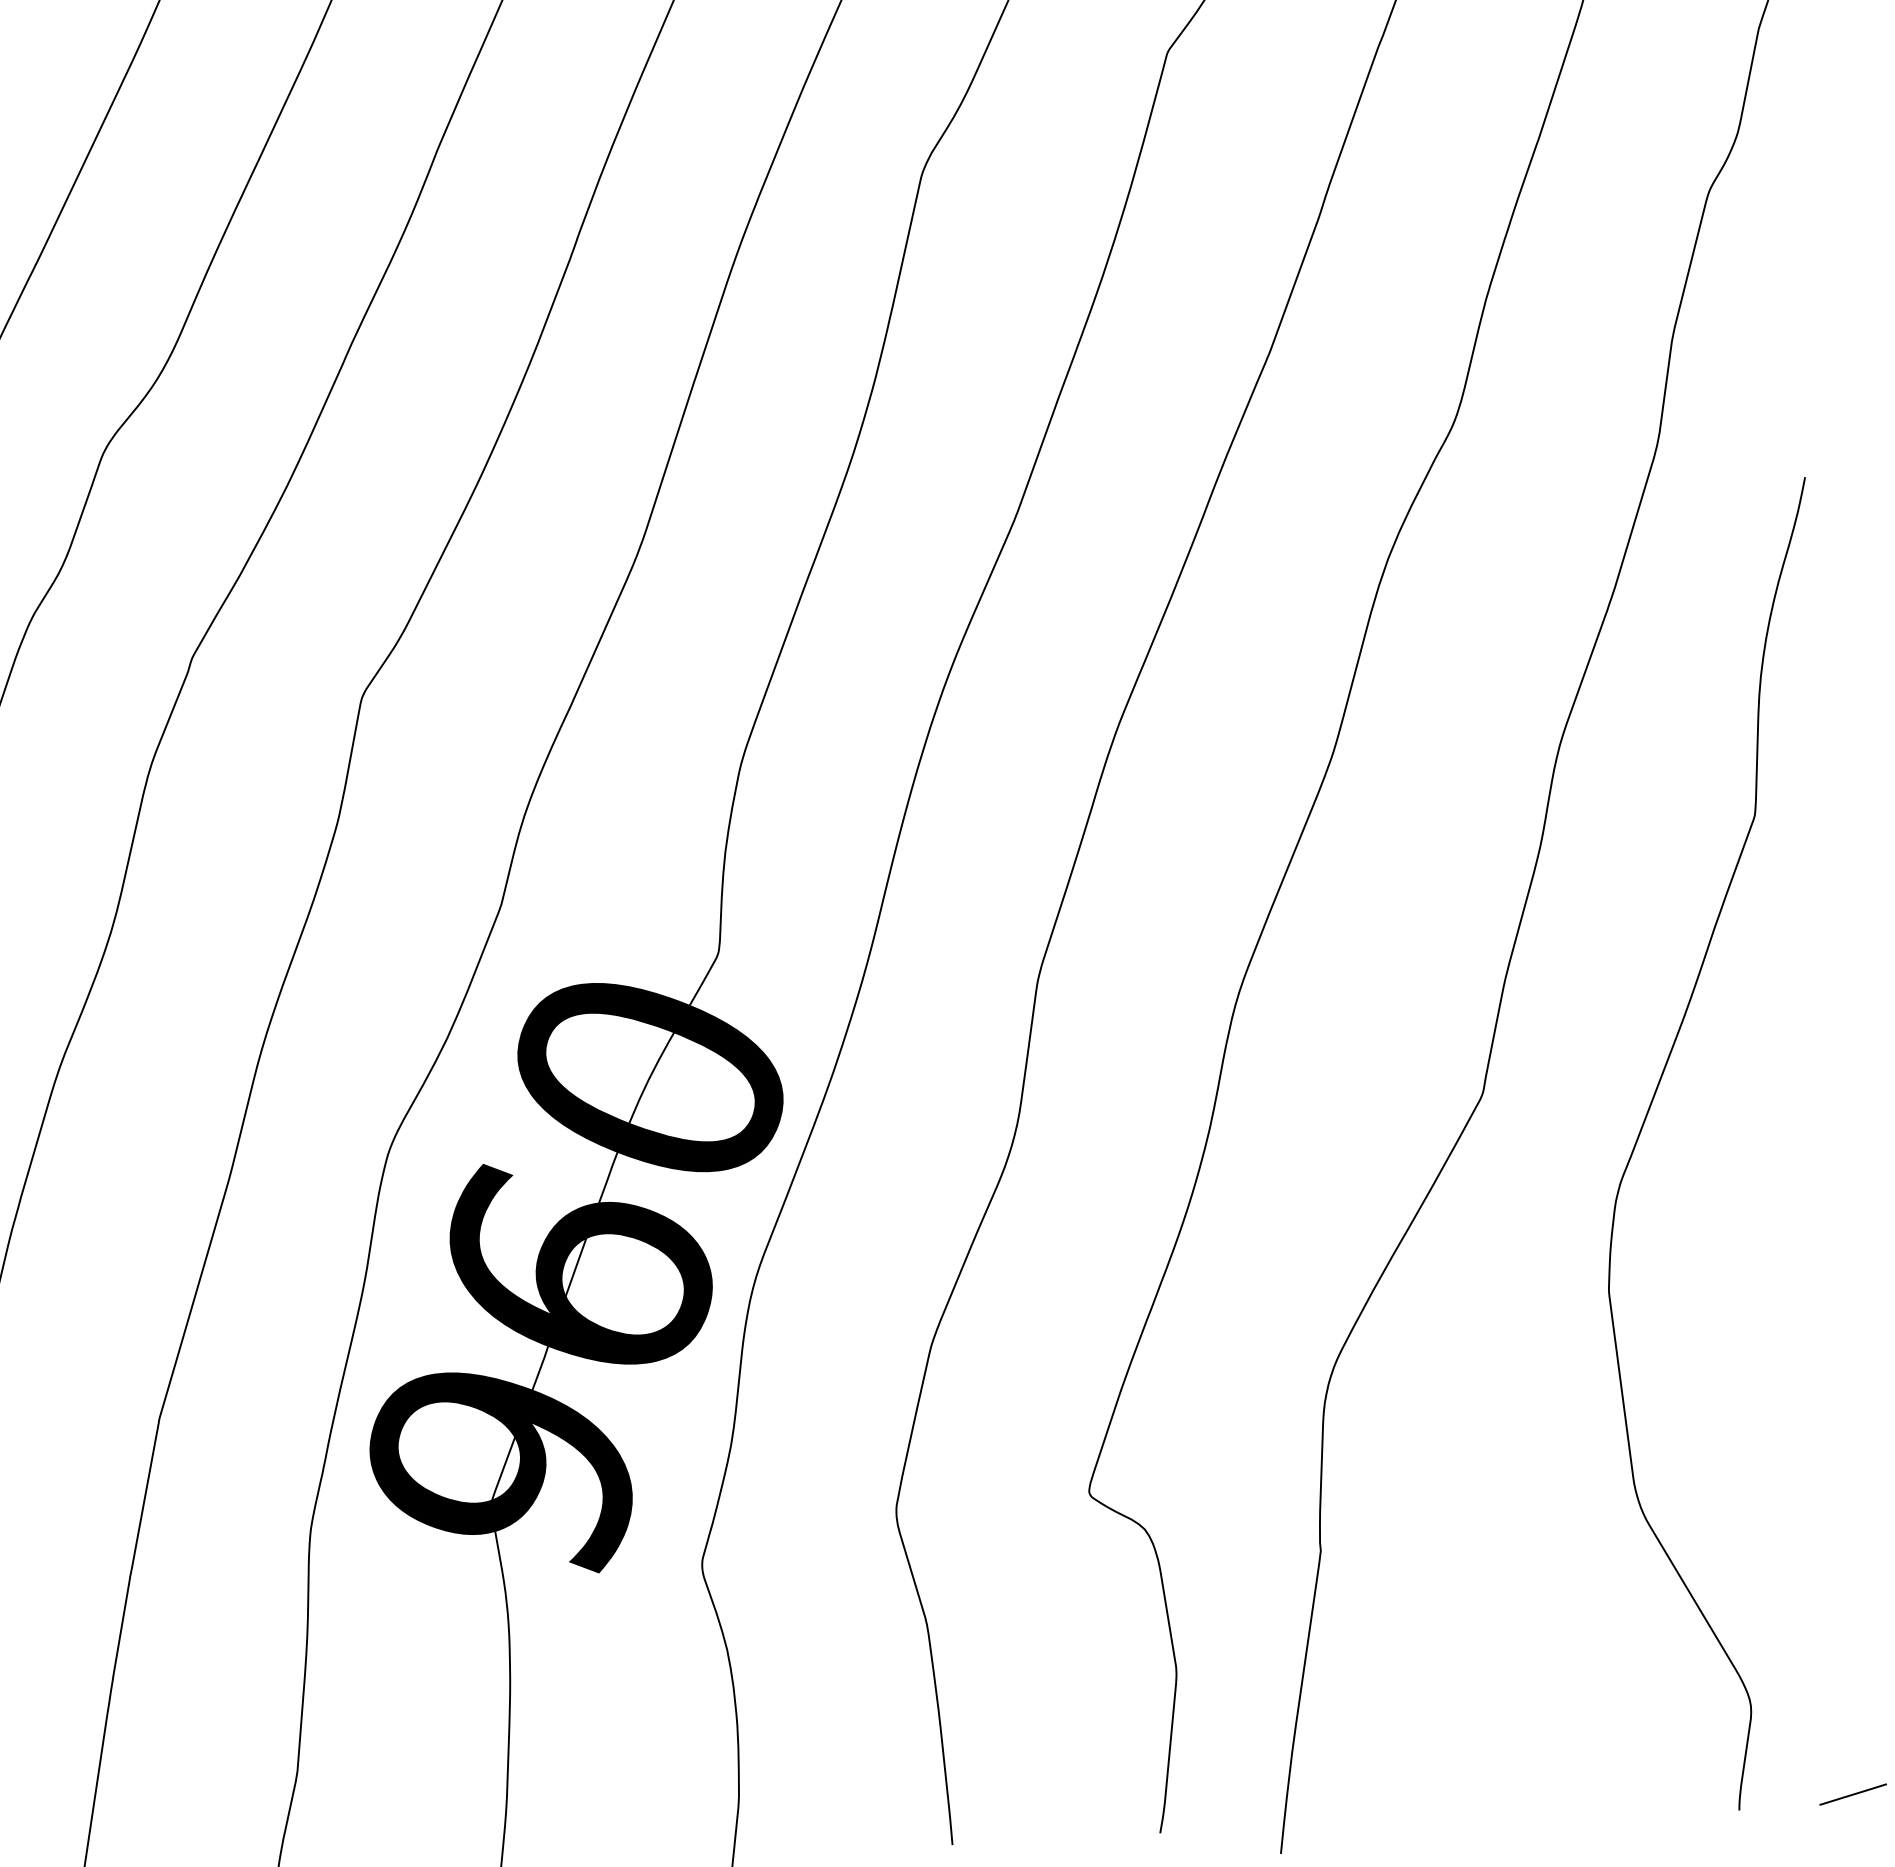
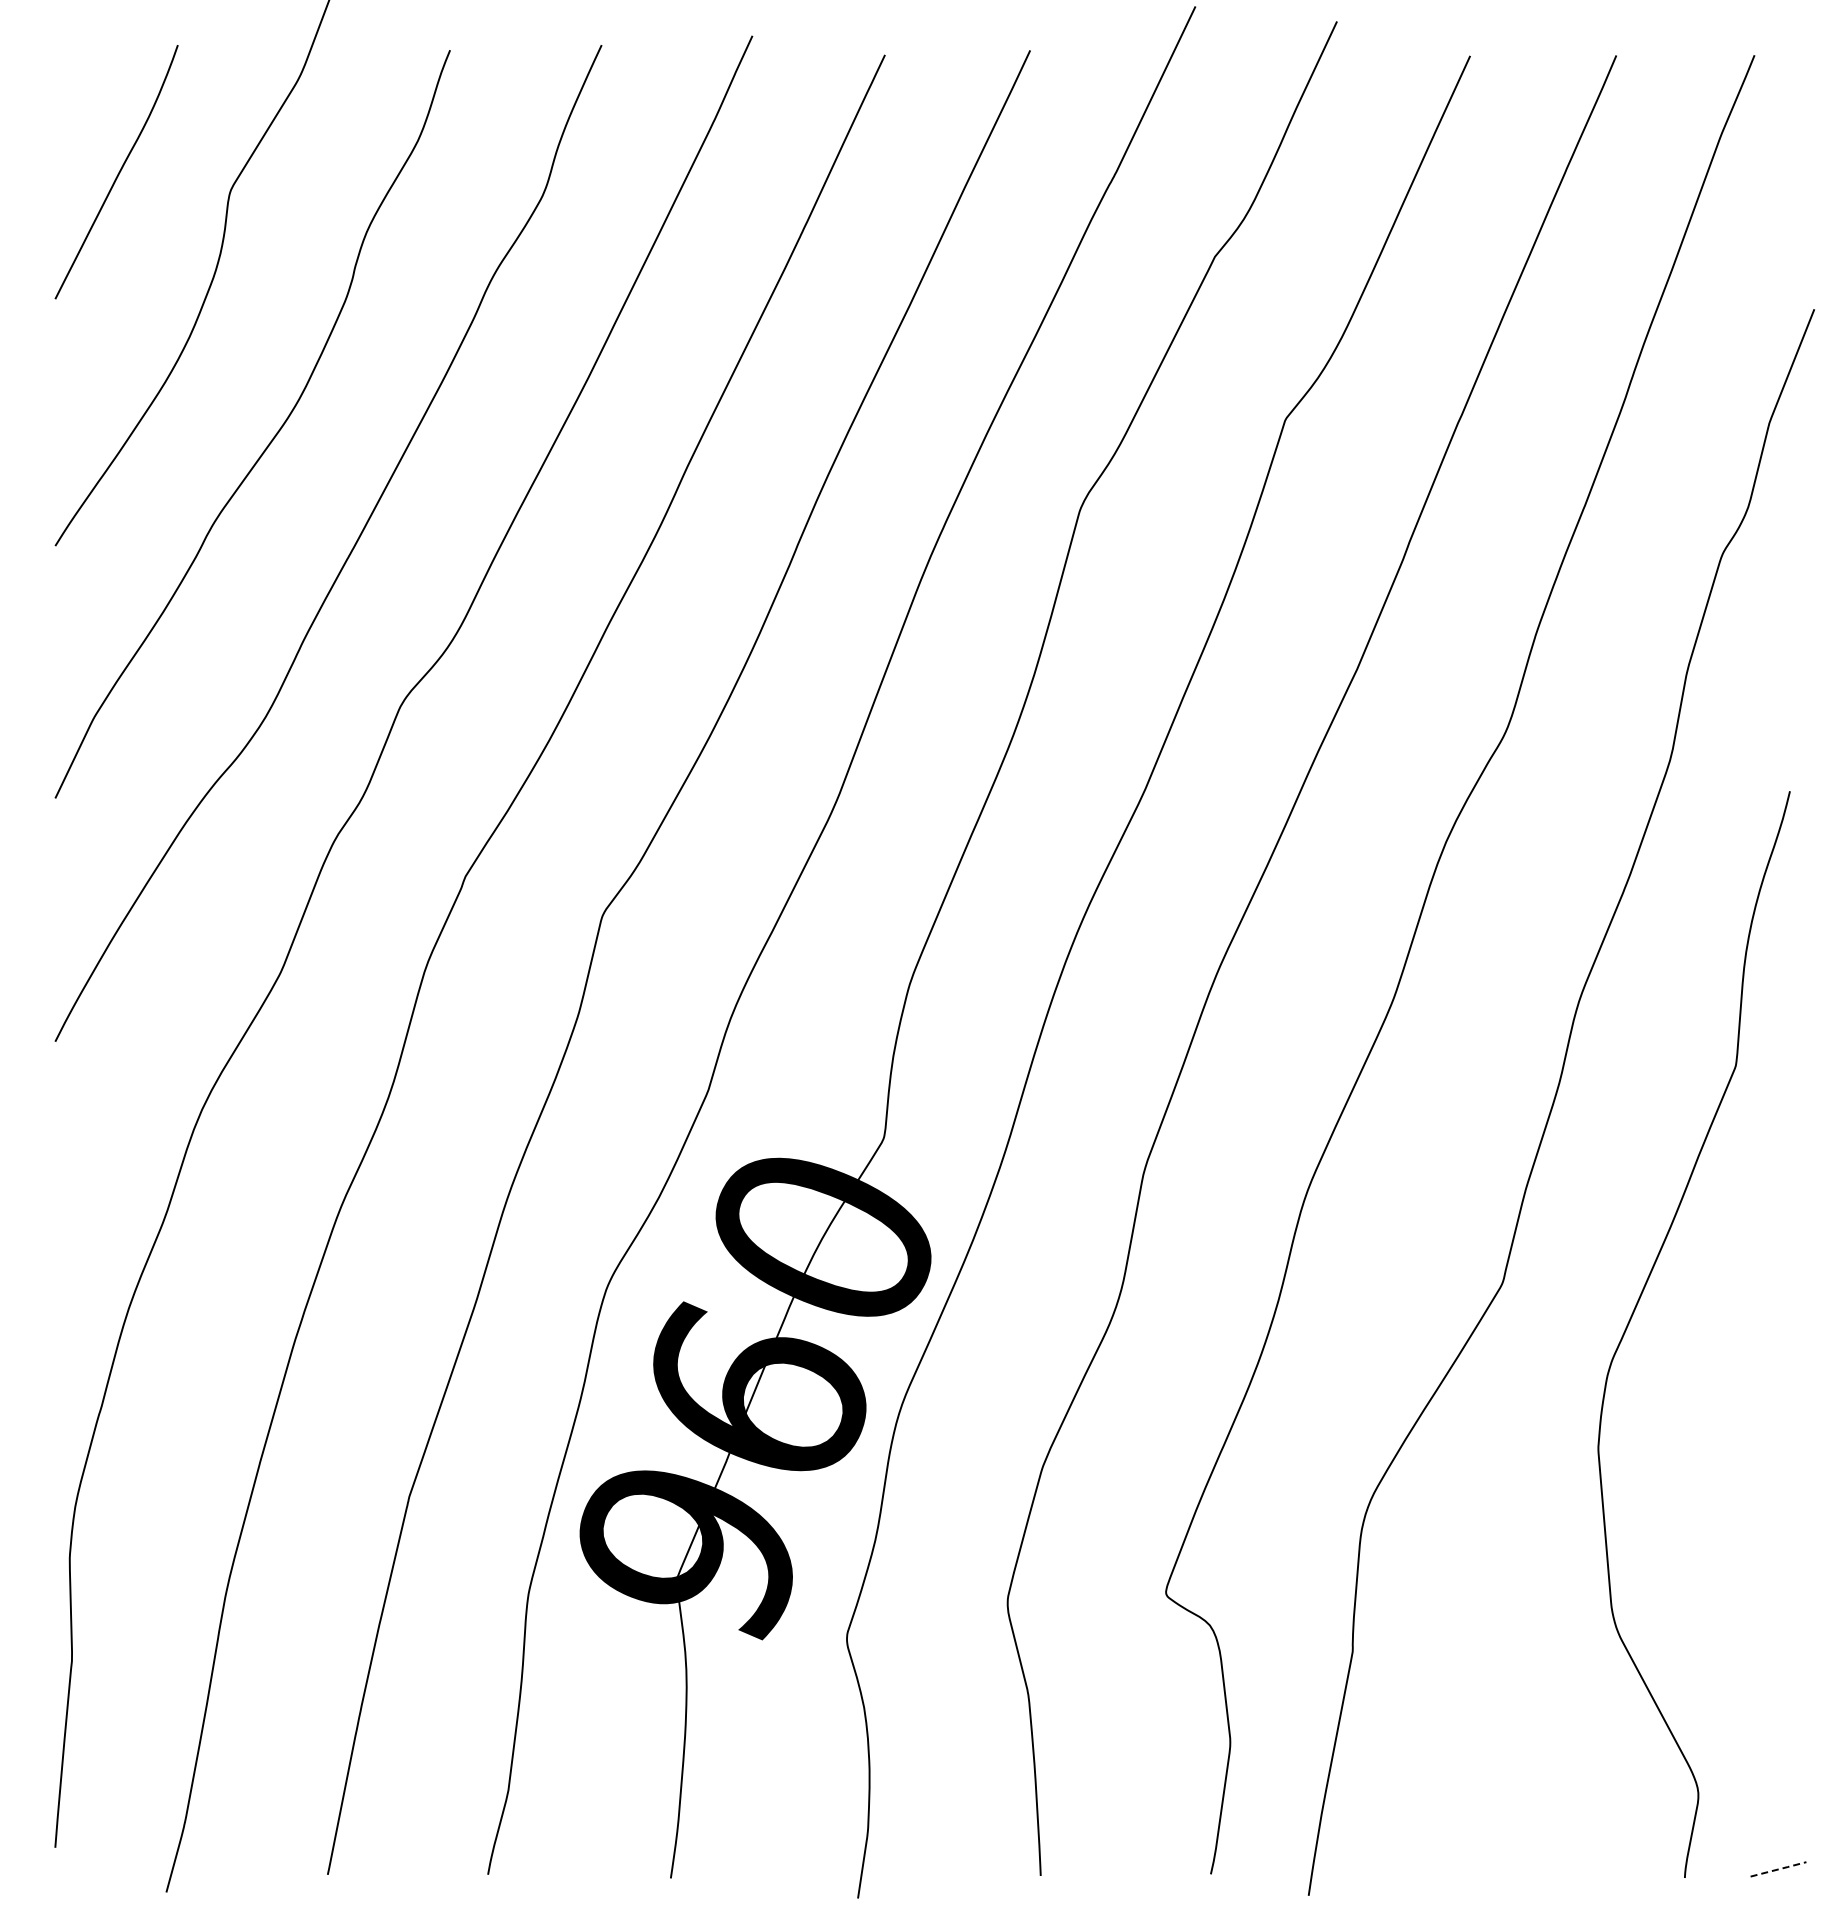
line: (1853, 1794) -> (1778, 1869), solid -> dashed

